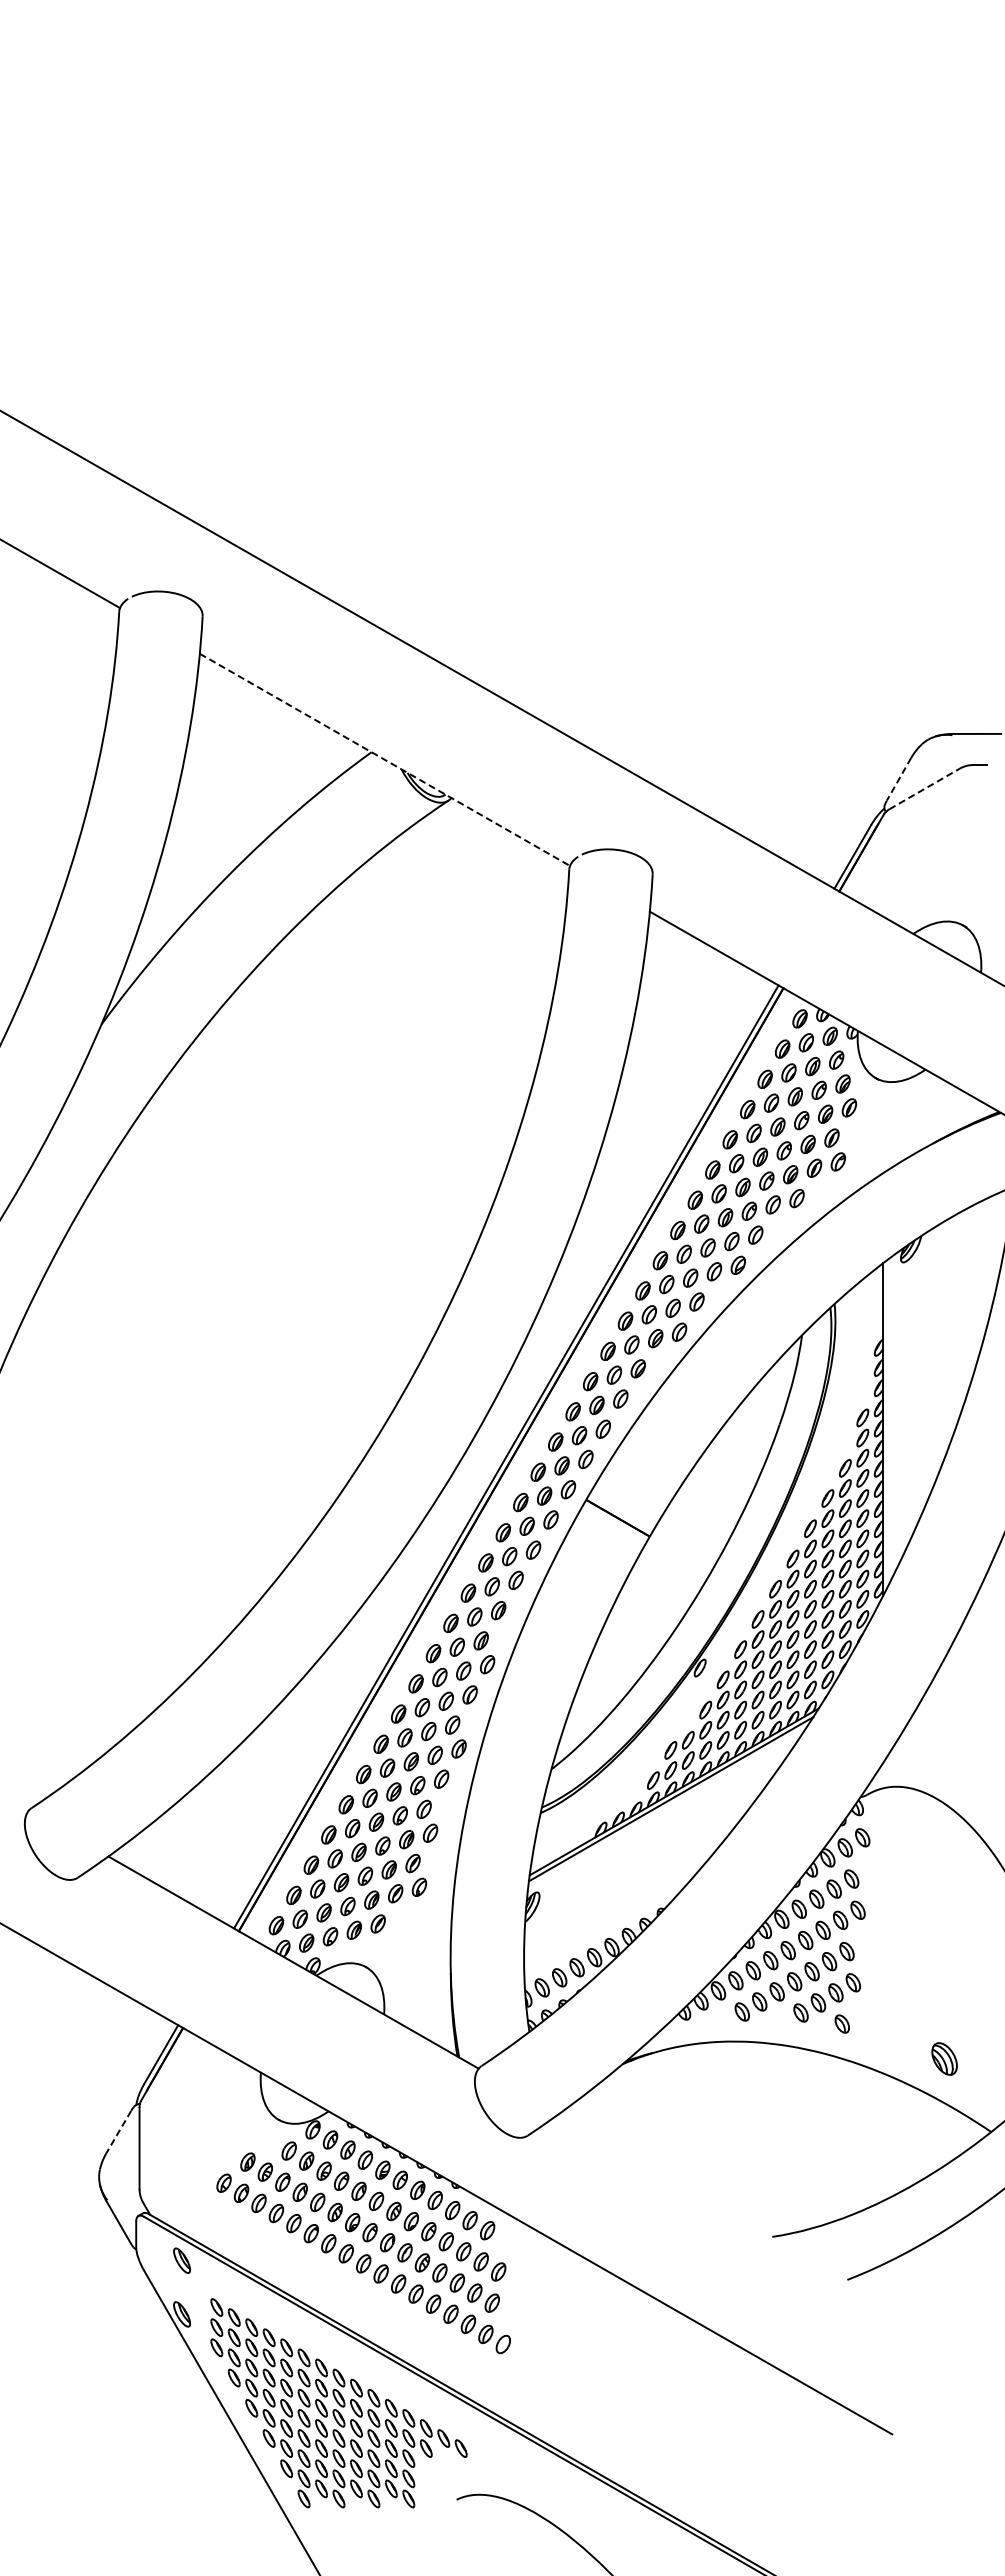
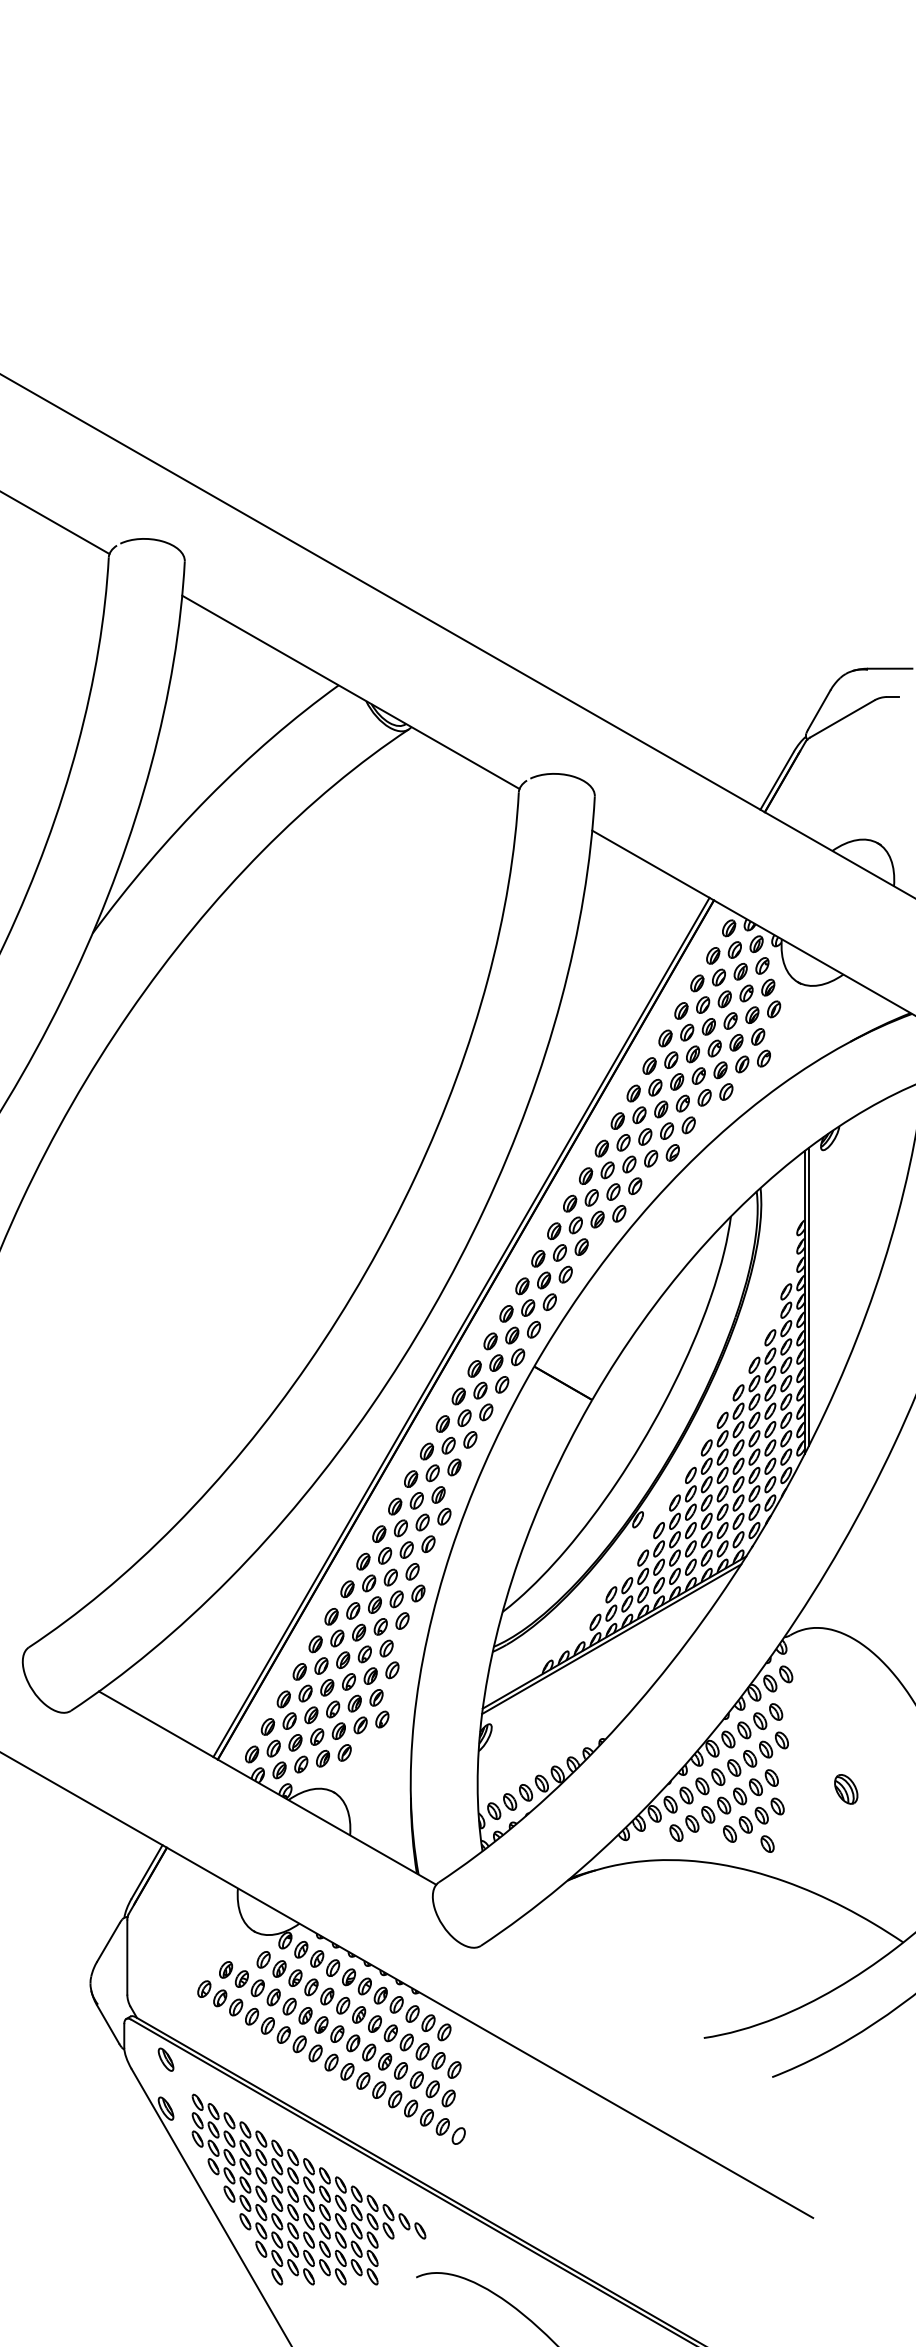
line: (385, 760) -> (351, 692), dashed -> solid
line: (898, 779) -> (818, 710), dashed -> solid
line: (924, 788) -> (842, 718), dashed -> solid
line: (887, 1422) -> (808, 1296), added
part: (944, 2058) -> (846, 1788), moved
line: (118, 2132) -> (108, 1942), dashed -> solid

